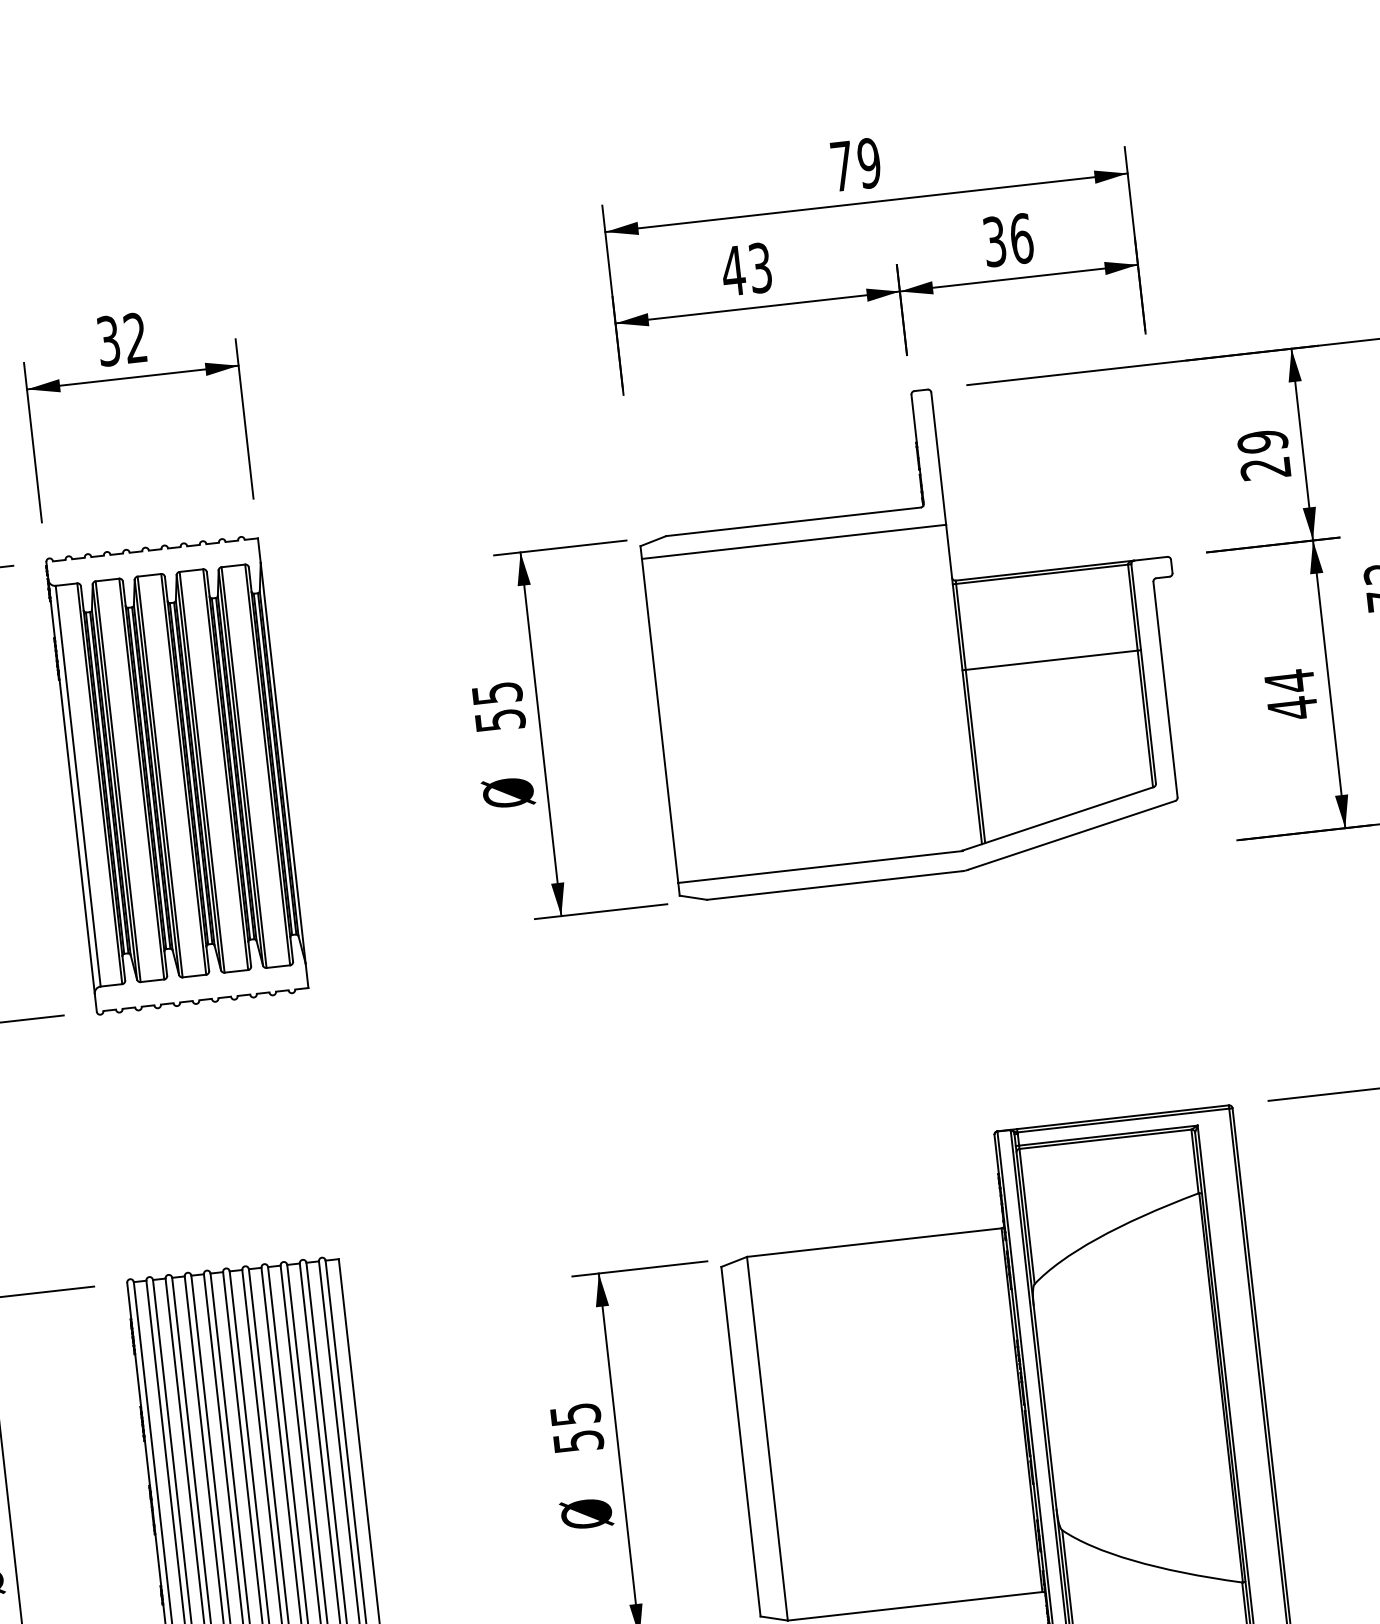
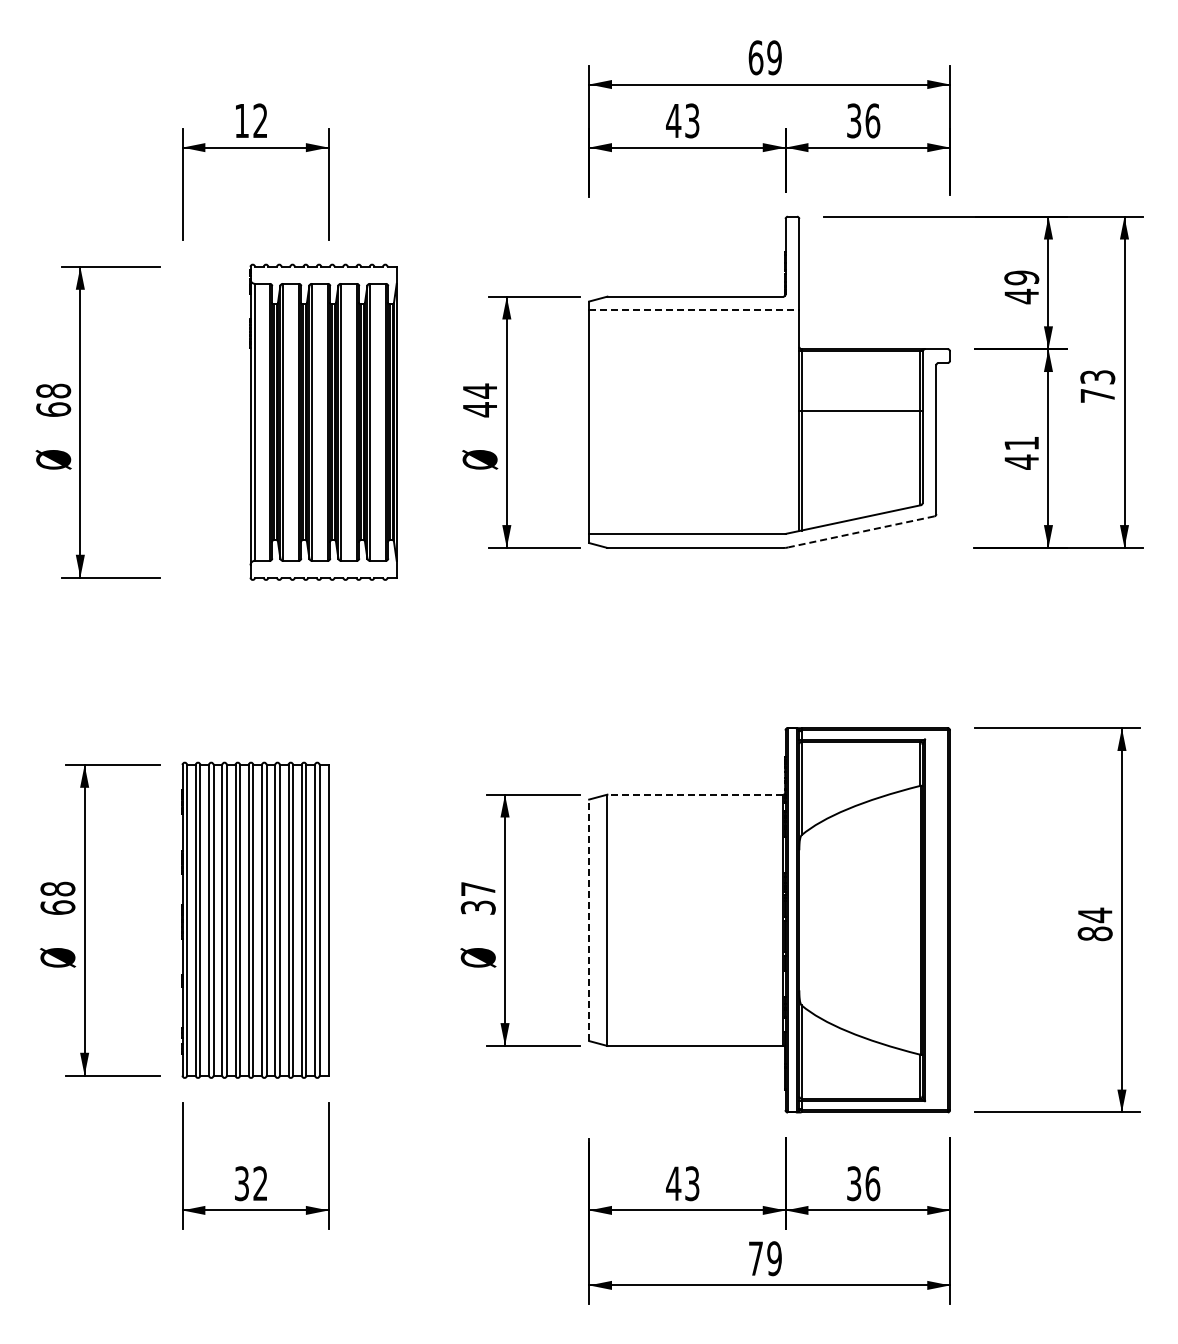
text: (841, 165) -> (755, 57), 79 -> 69
text: (107, 340) -> (241, 120), 32 -> 12
text: (1265, 468) -> (1021, 296), 29 -> 49
line: (794, 542) -> (694, 310), solid -> dashed
text: (1289, 681) -> (1021, 443), 44 -> 41
text: (499, 707) -> (480, 400), 55 -> 44
part: (177, 773) -> (323, 421), moved
line: (1072, 834) -> (861, 531), solid -> dashed
line: (874, 1242) -> (695, 794), solid -> dashed
text: (575, 1428) -> (477, 898), 55 -> 37
line: (741, 1441) -> (589, 920), solid -> dashed

